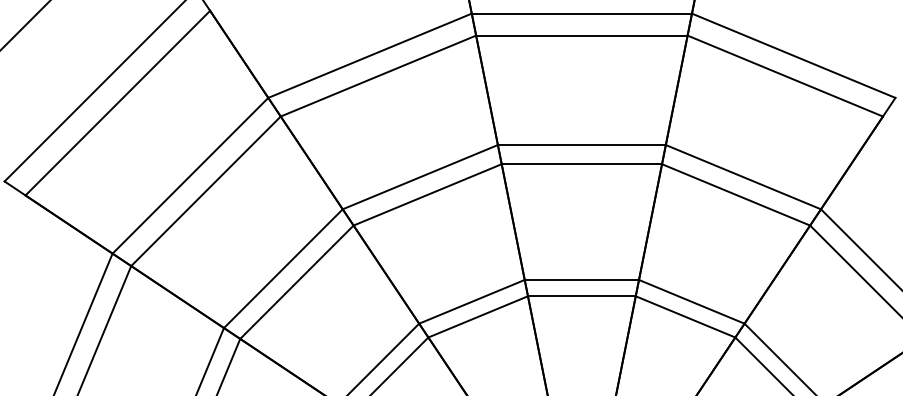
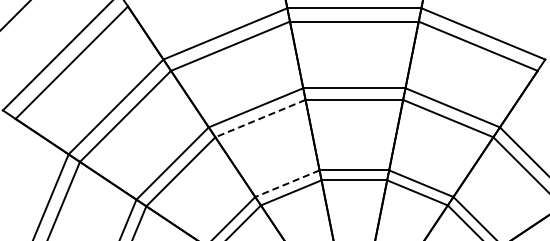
line: (427, 194) -> (260, 118), solid -> dashed
line: (472, 301) -> (287, 183), solid -> dashed

